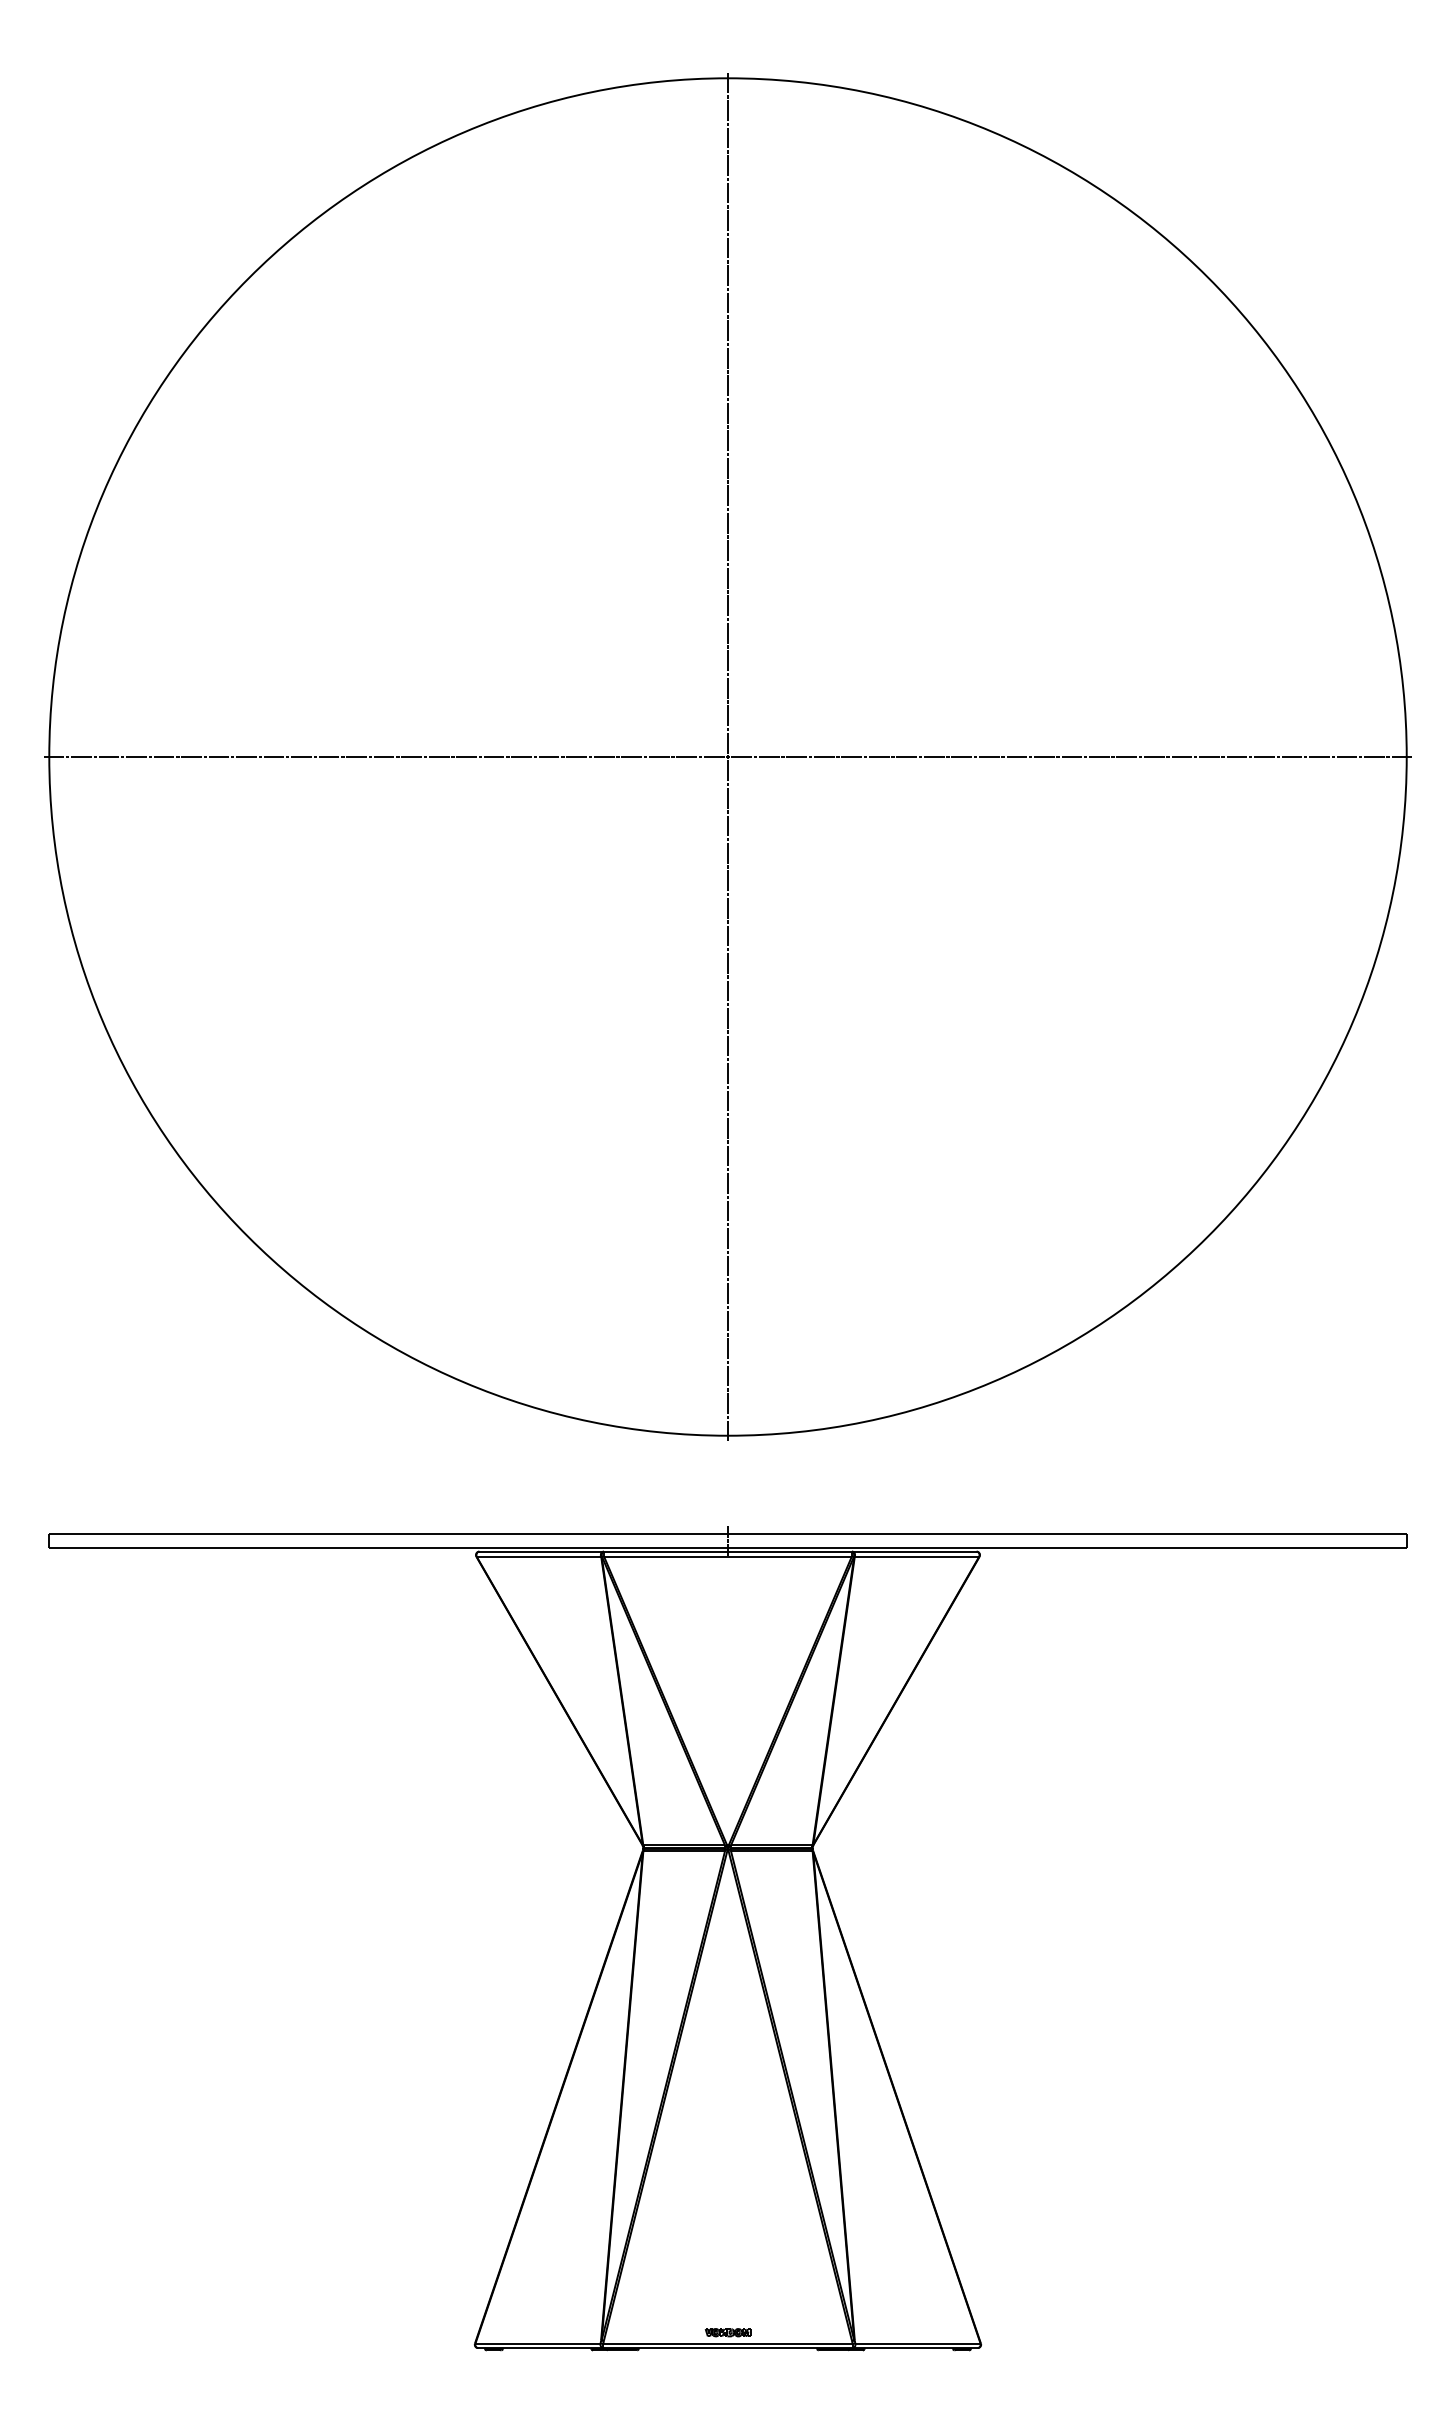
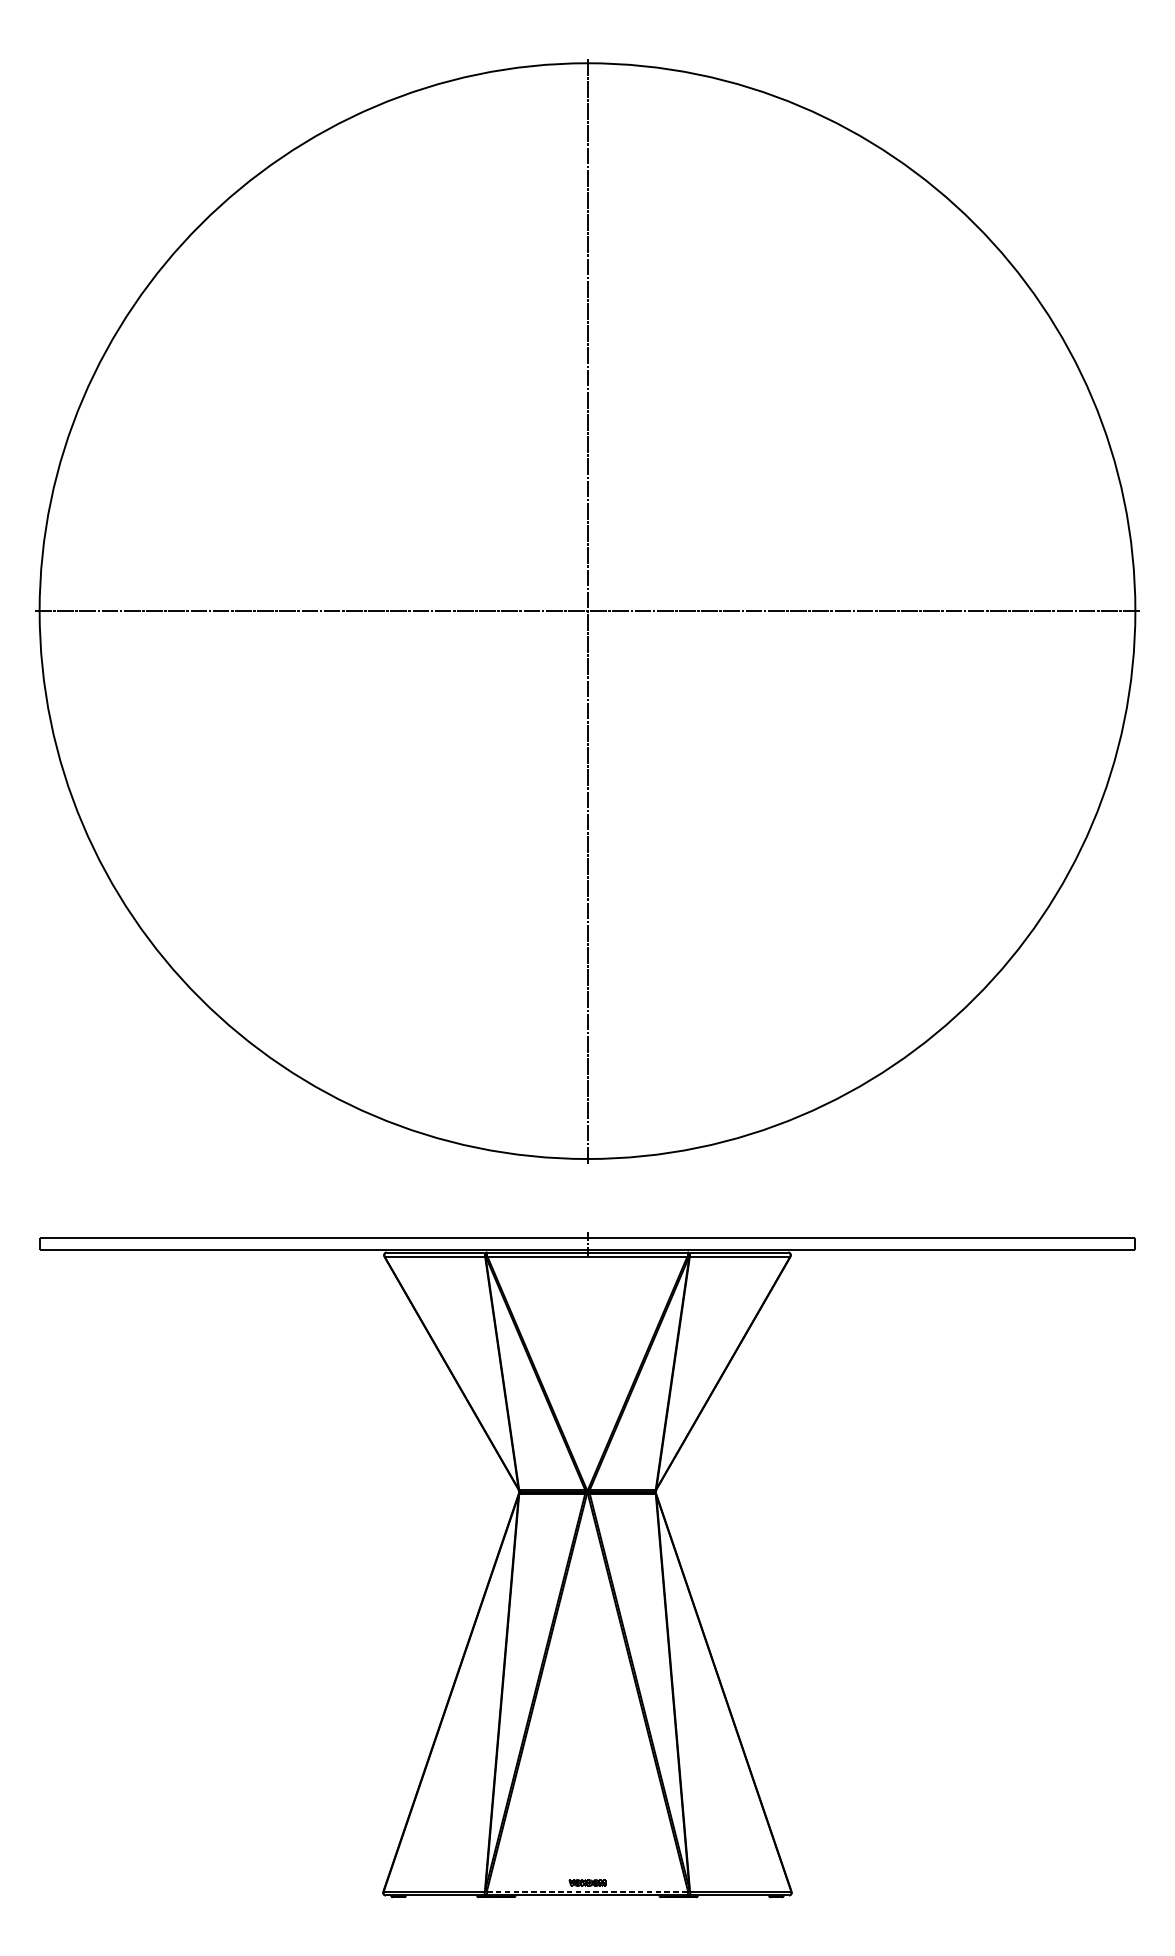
line: (727, 2343) -> (587, 1891), solid -> dashed

